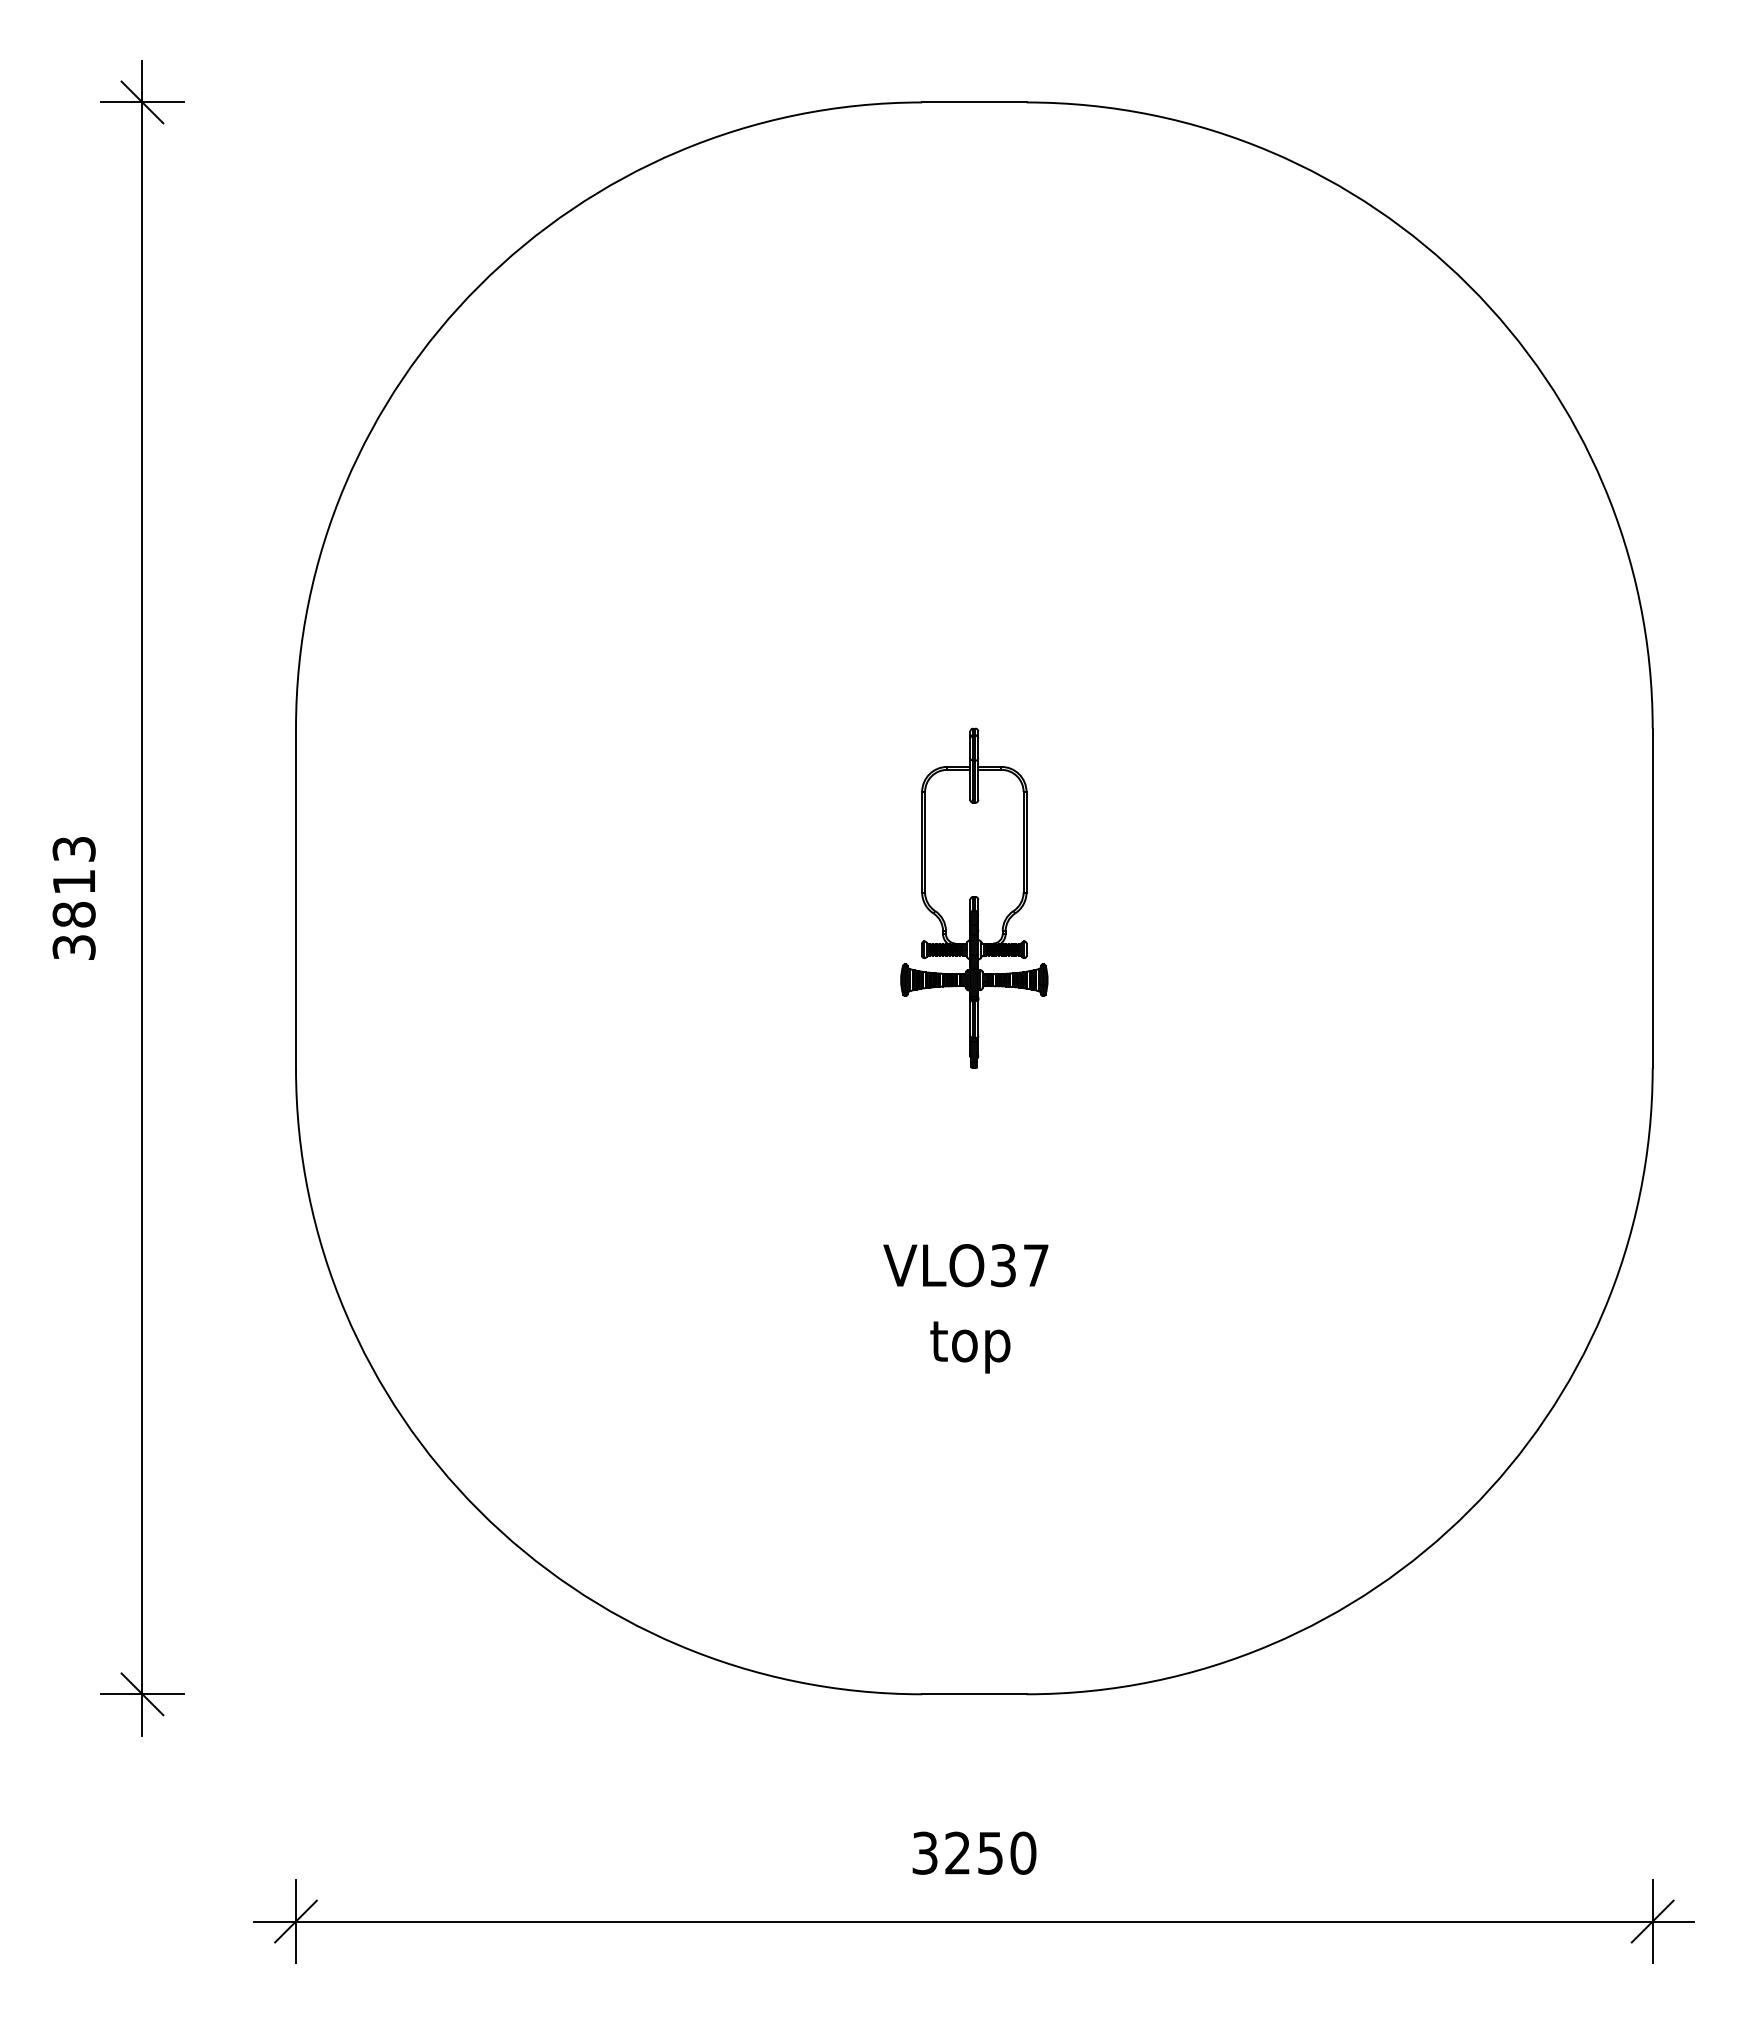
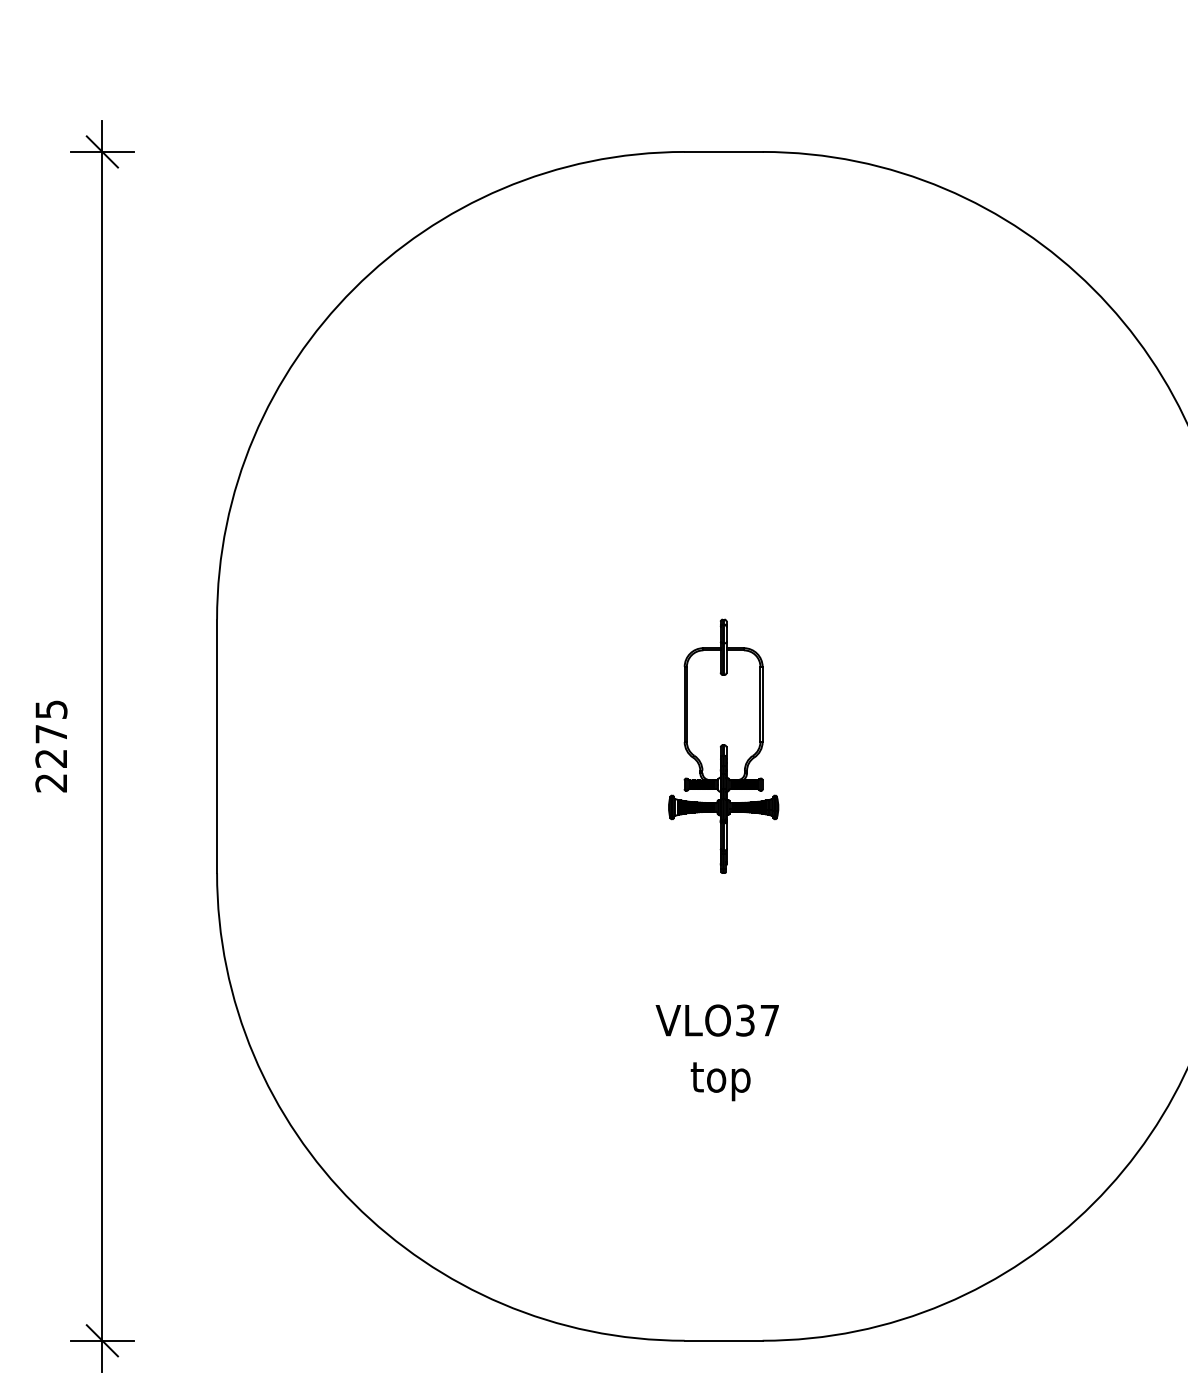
text: (73, 898) -> (50, 746), 3813 -> 2275

